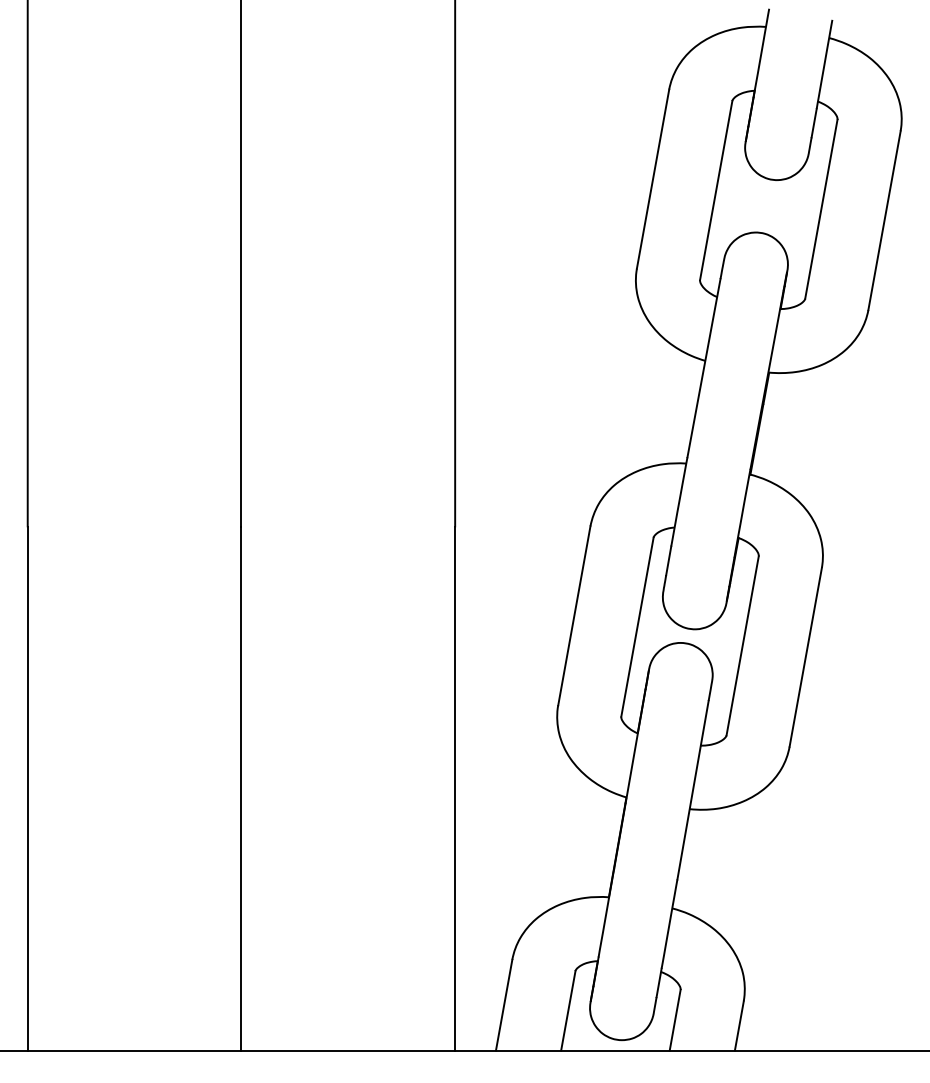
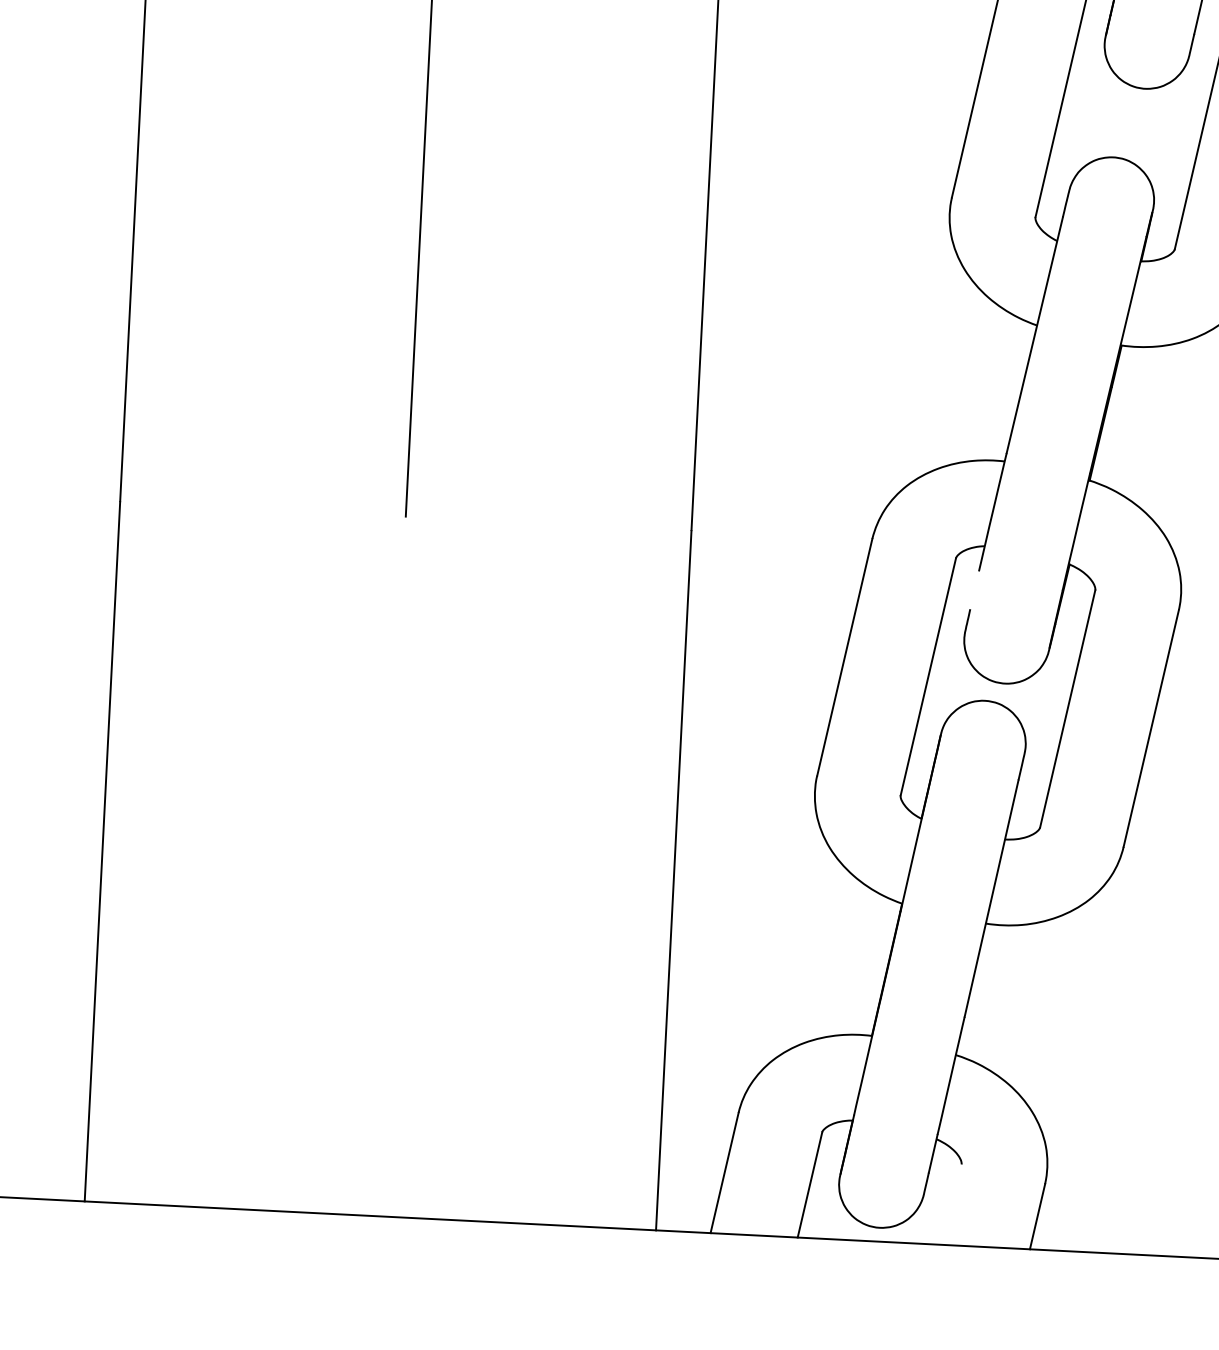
line: (668, 560) -> (974, 589), removed
line: (241, 788) -> (388, 865), removed
line: (674, 1019) -> (951, 1203), removed

